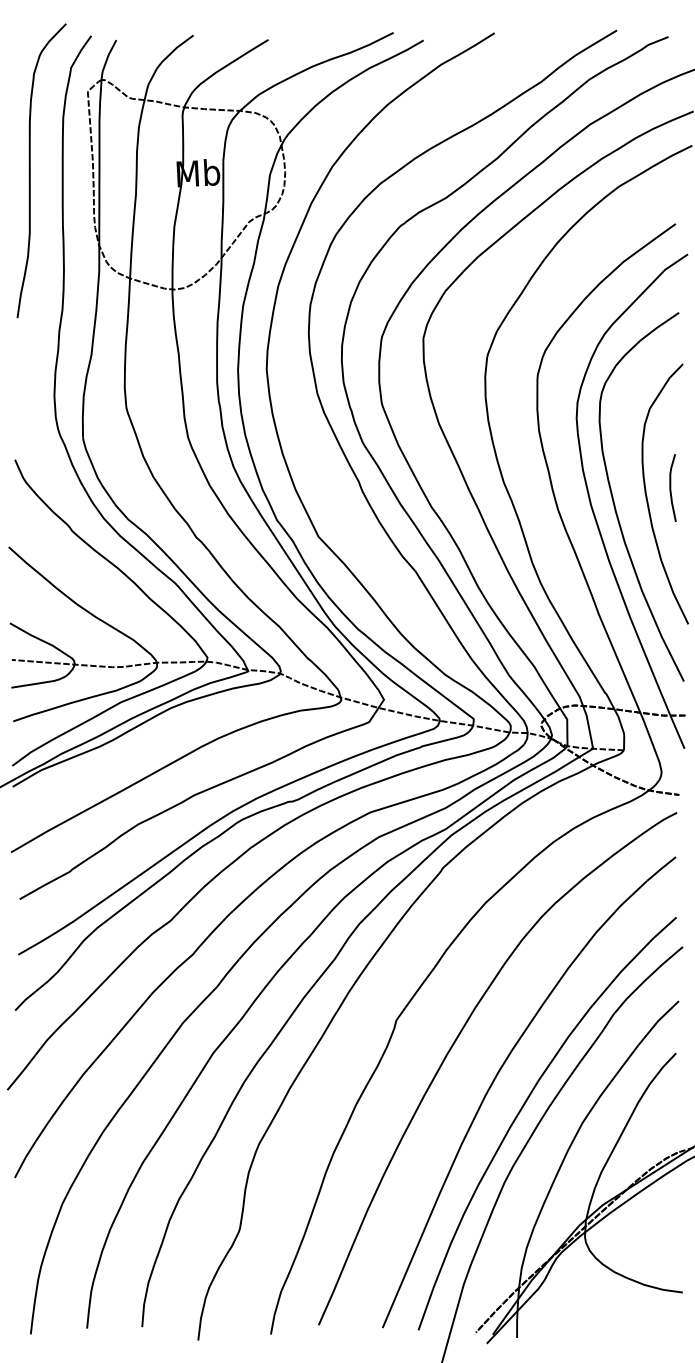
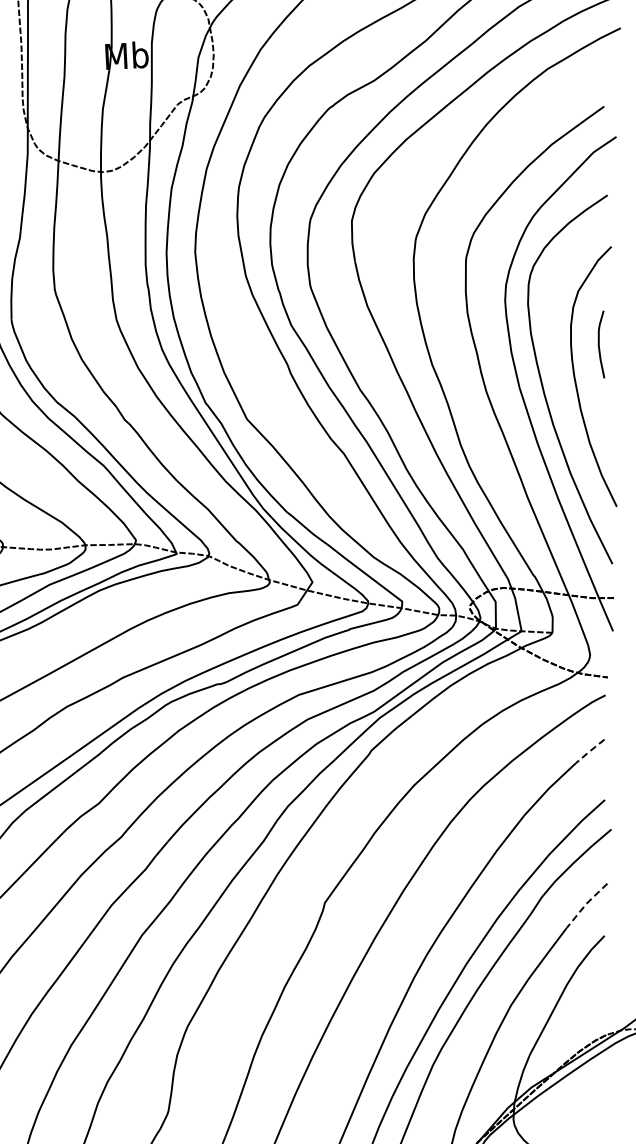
curve: (671, 487) -> (600, 344), moved
line: (661, 868) -> (590, 751), solid -> dashed
line: (657, 1021) -> (586, 904), solid -> dashed

